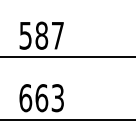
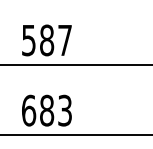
text: (41, 98) -> (46, 111), 663 -> 683

